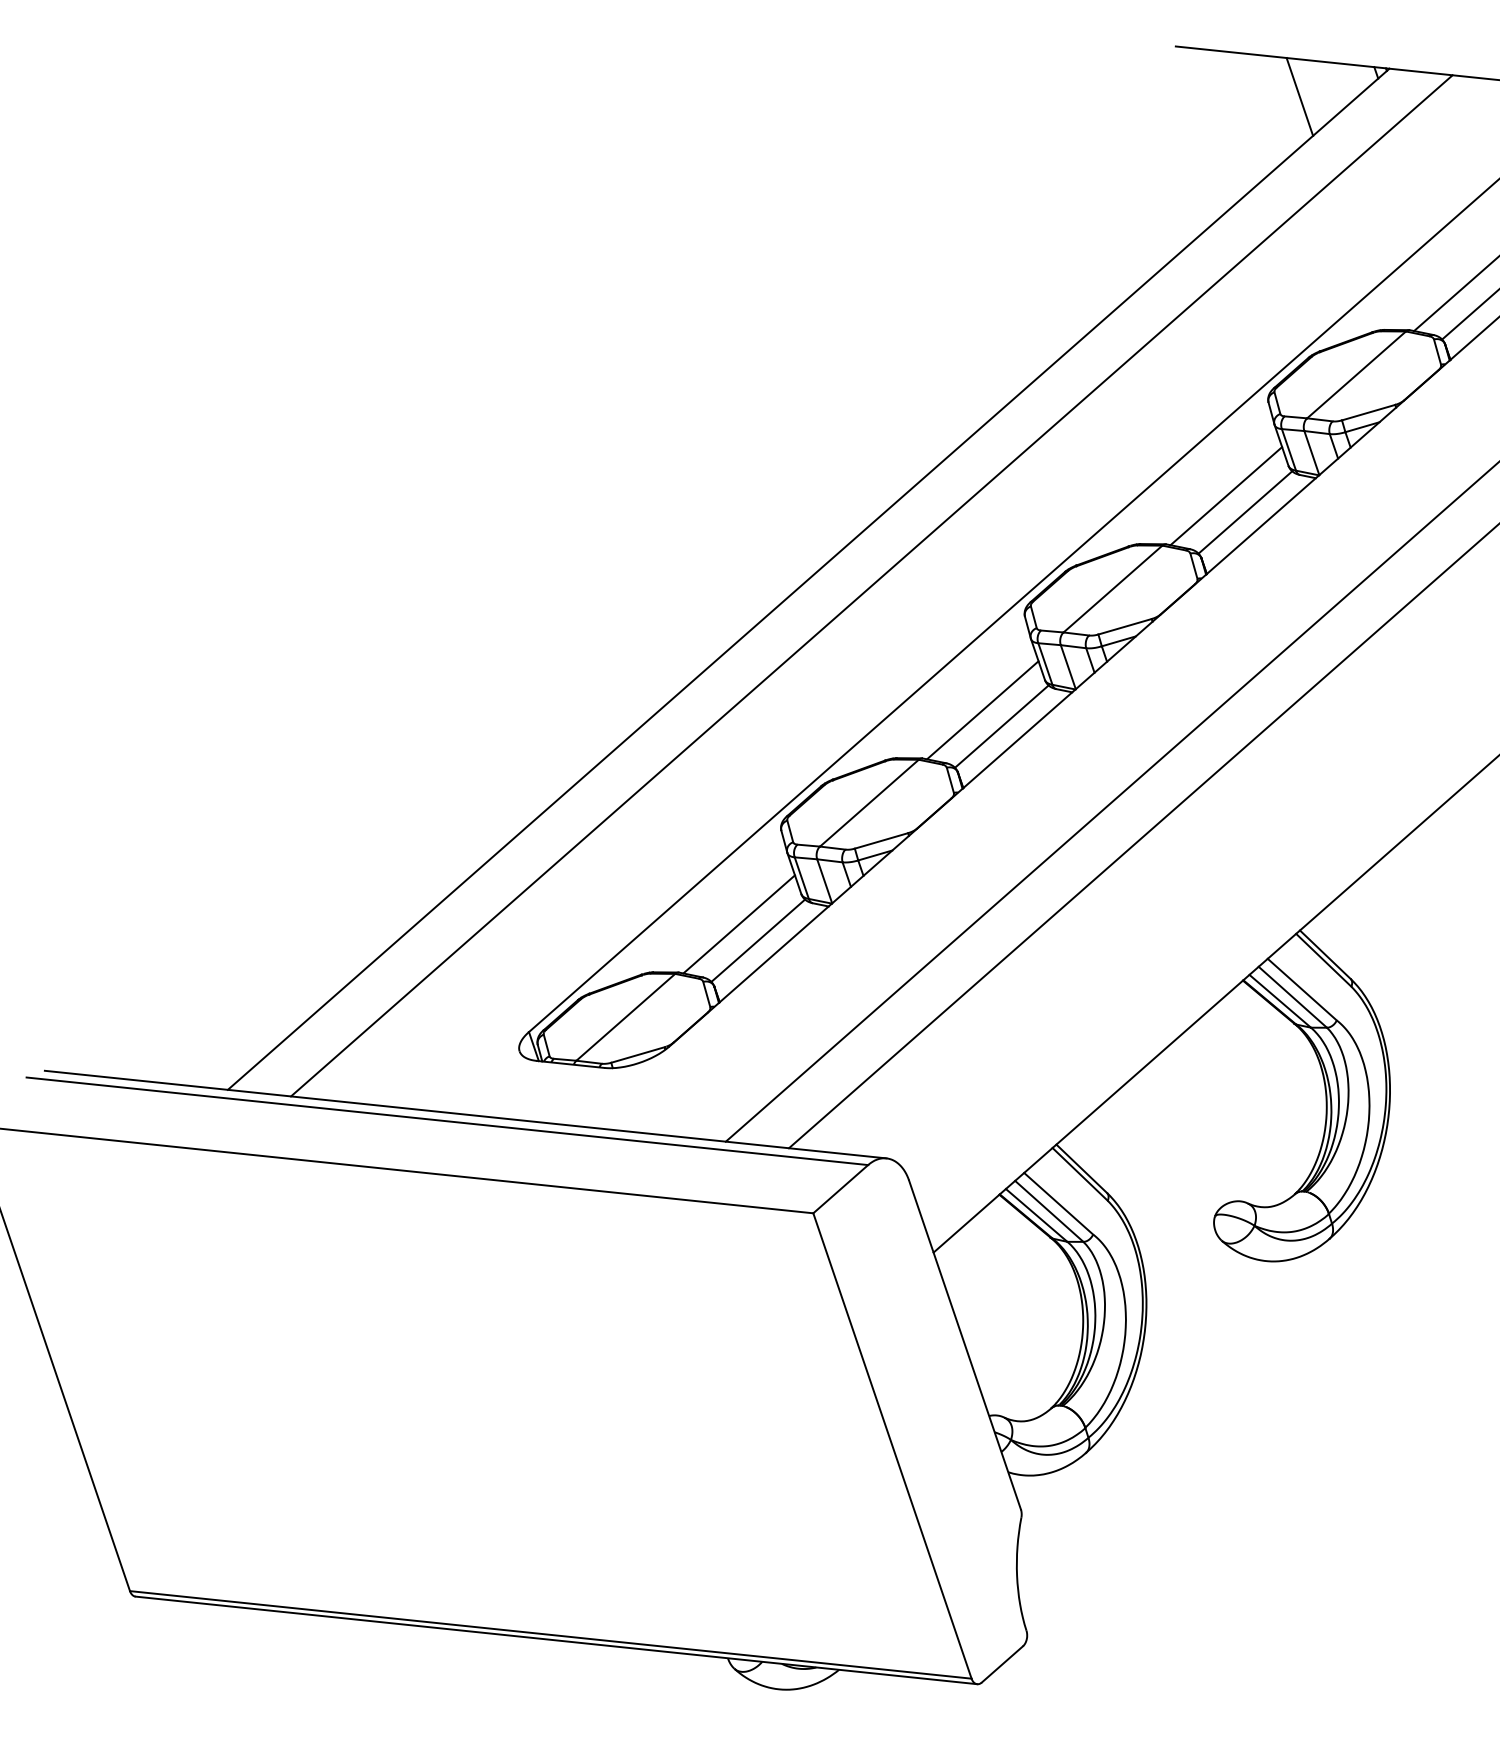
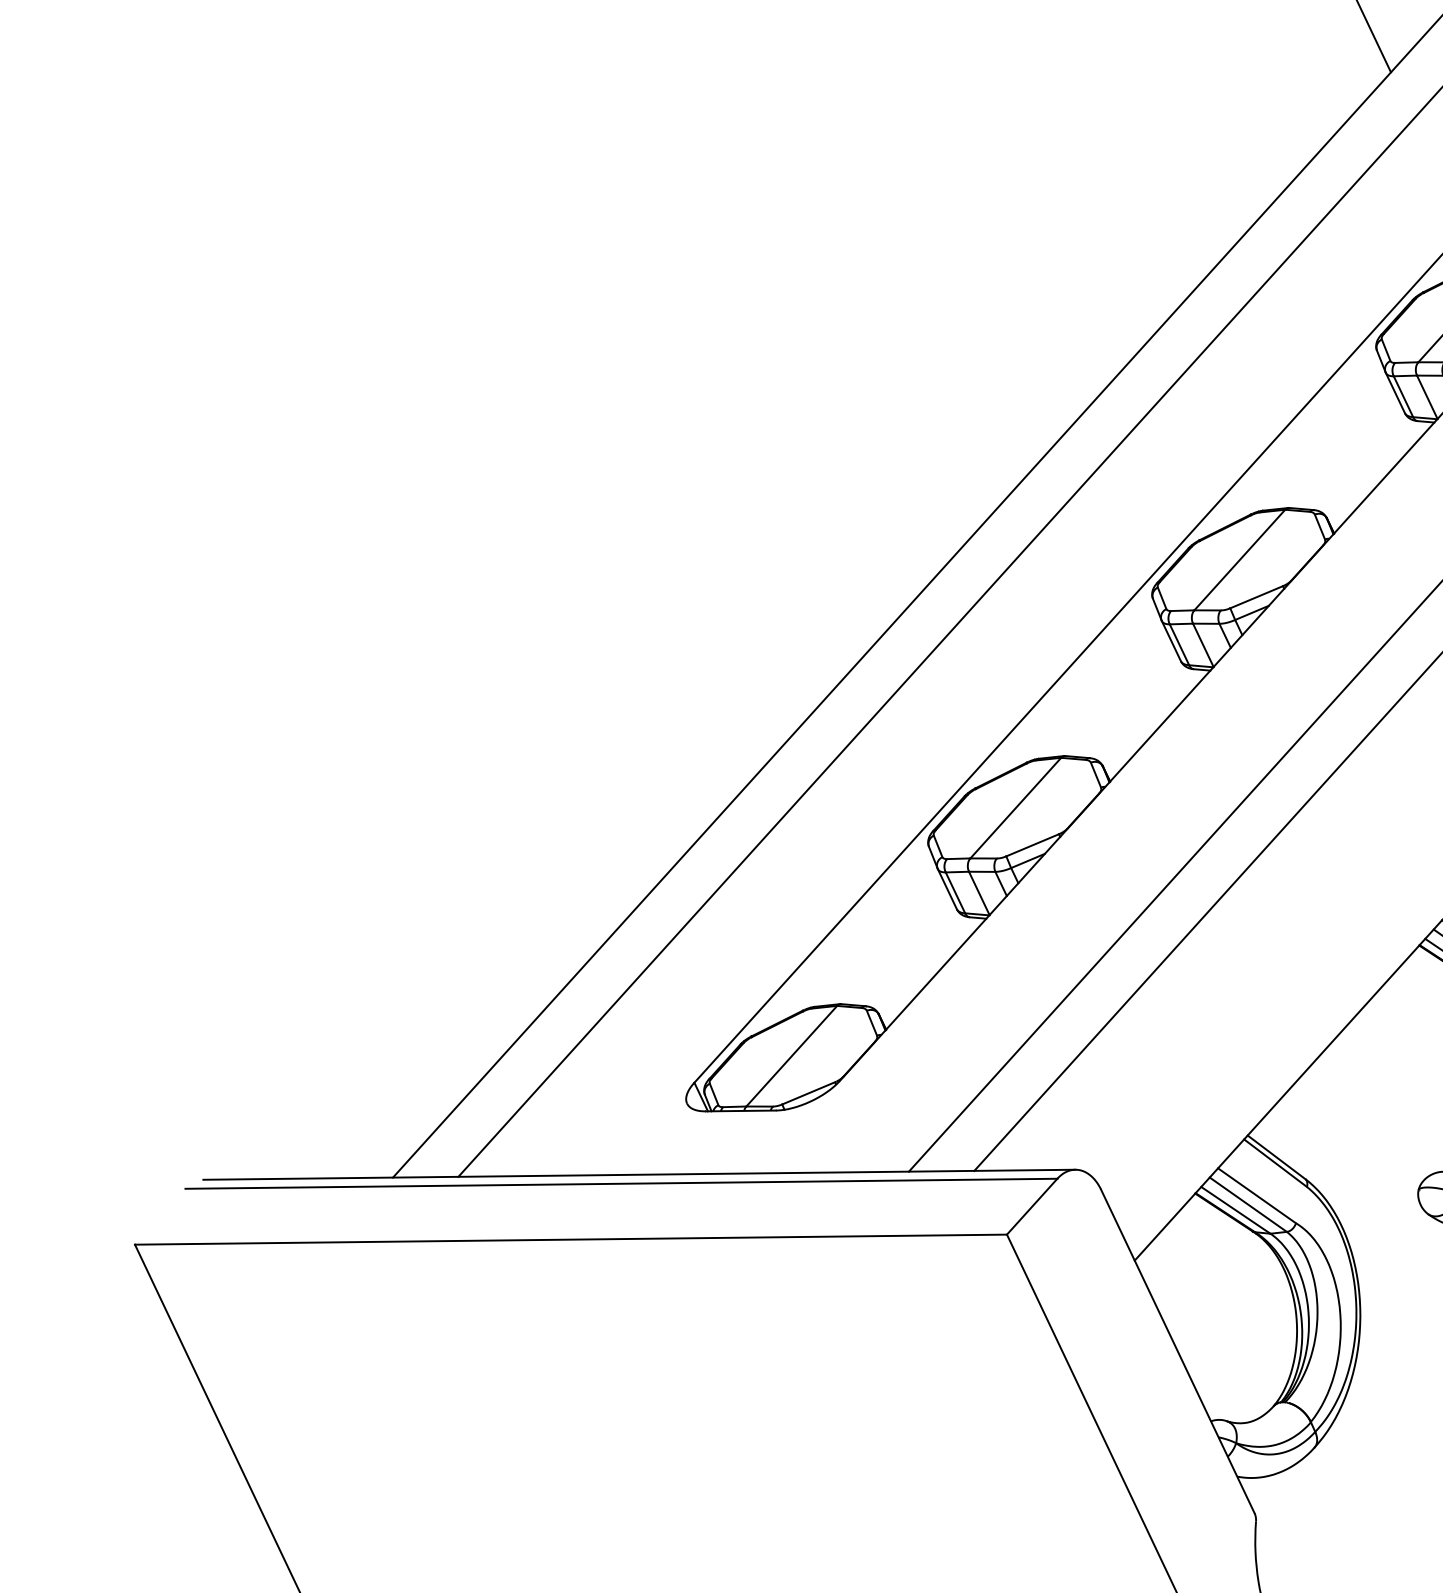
line: (1226, 496) -> (1345, 451), removed
line: (1245, 512) -> (1366, 465), removed
line: (982, 710) -> (1120, 699), removed
line: (1001, 726) -> (1141, 713), removed
line: (738, 924) -> (896, 947), removed
line: (758, 940) -> (918, 961), removed

